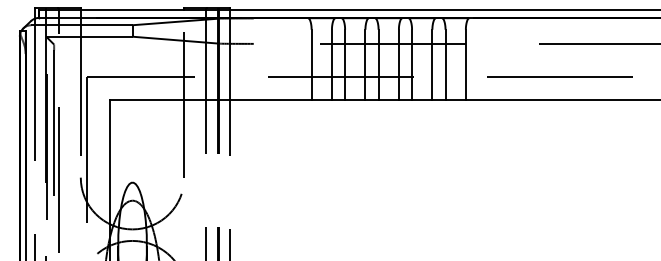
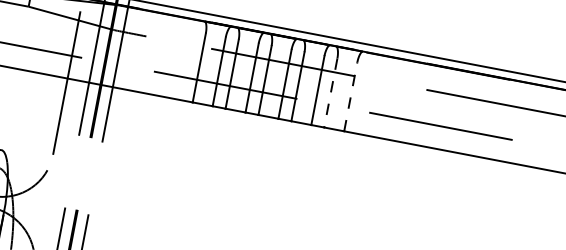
line: (465, 64) -> (350, 96), solid -> dashed
line: (445, 65) -> (330, 93), solid -> dashed

